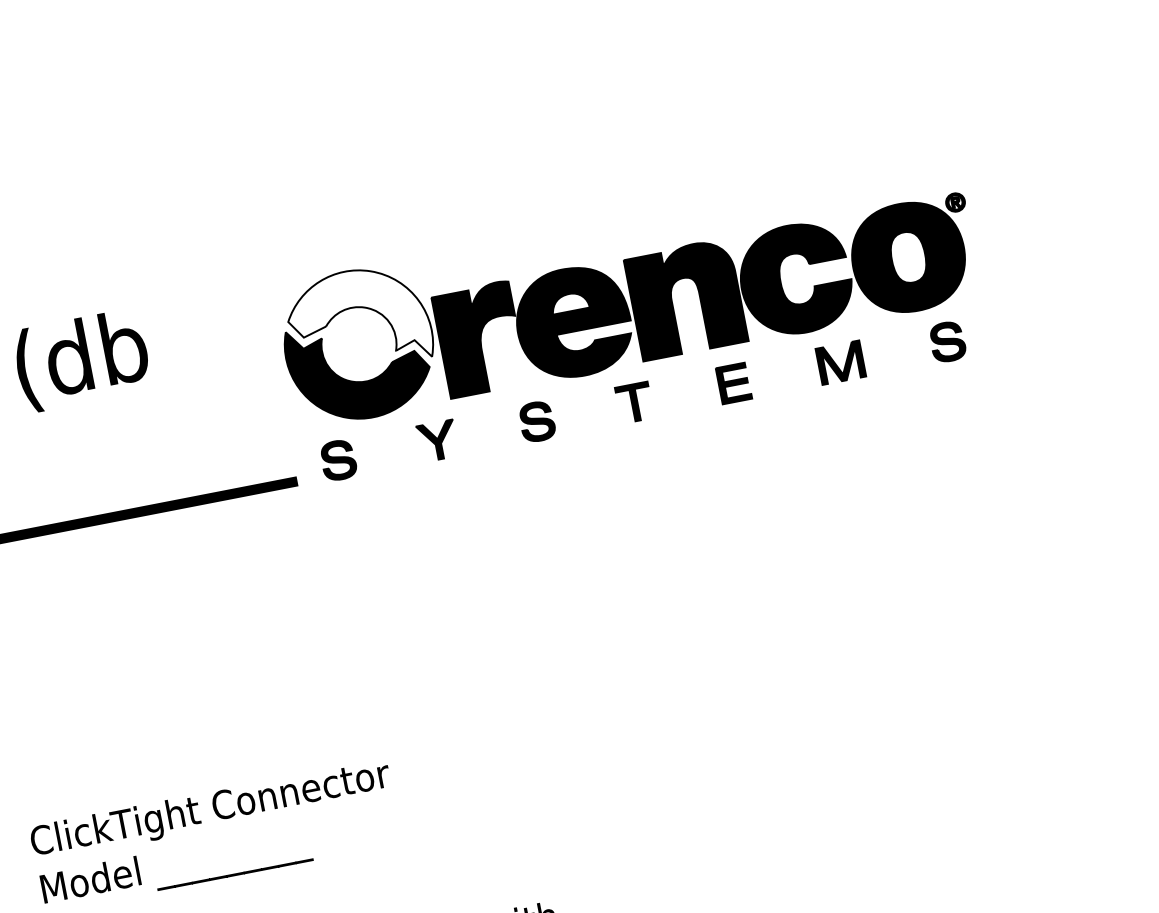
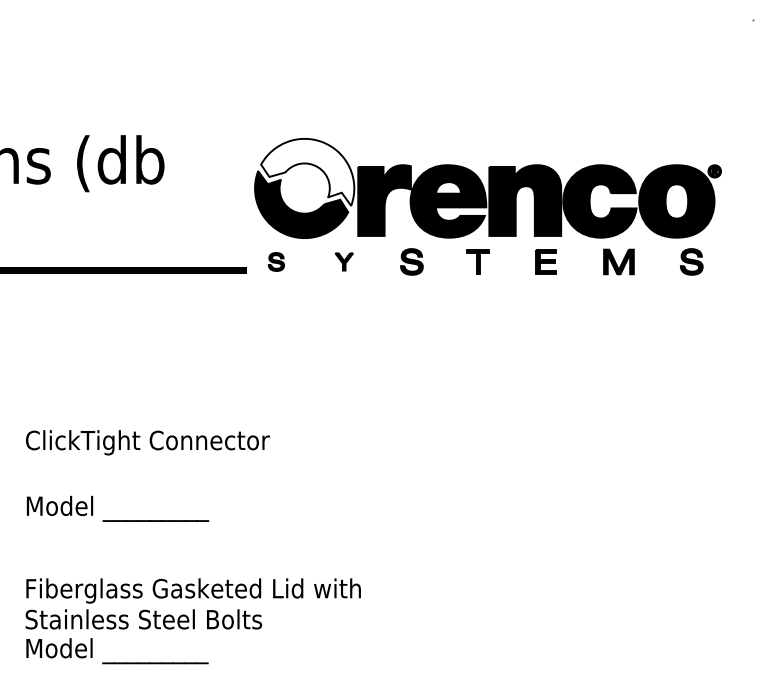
part: (438, 440) -> (344, 261), size x0.7
part: (338, 459) -> (276, 261), size x0.7
text: (210, 810) -> (147, 442), moved

